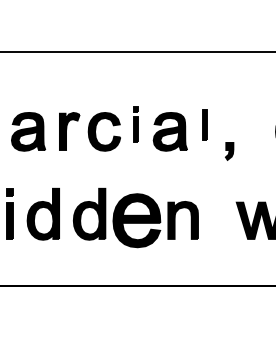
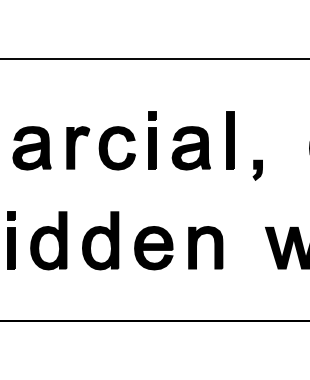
part: (135, 124) -> (152, 140), size x1.43
part: (205, 124) -> (230, 140), size x1.67
part: (136, 221) -> (153, 248), size x0.71

